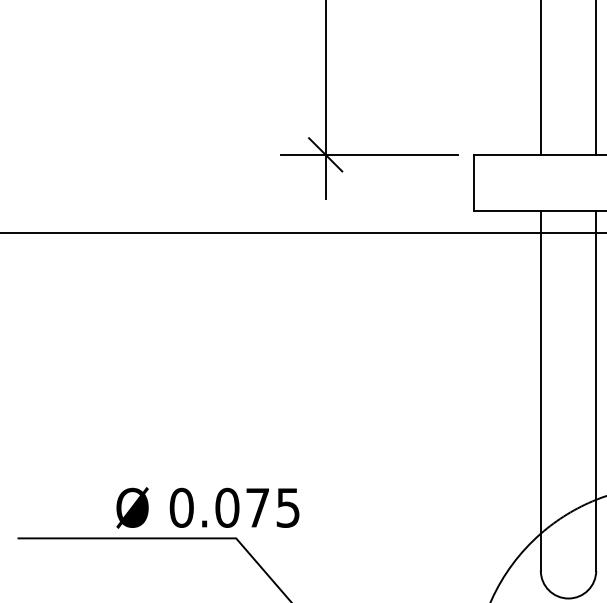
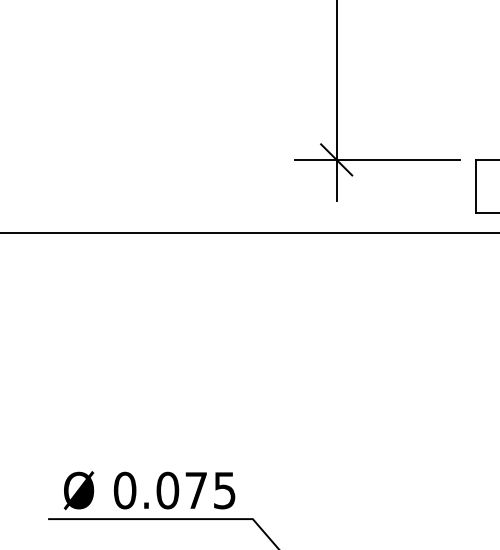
text: (207, 507) -> (149, 490), moved

